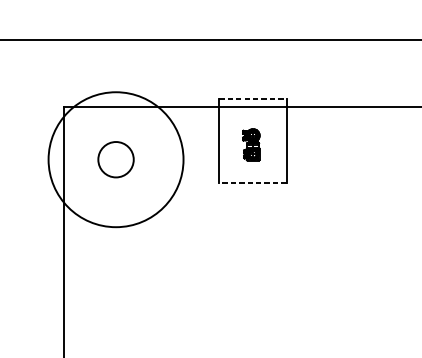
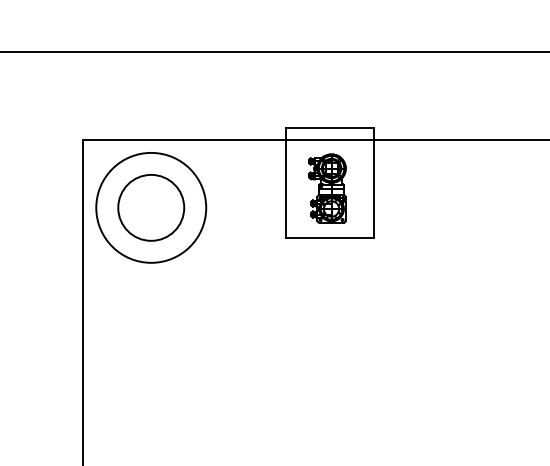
line: (252, 98) -> (329, 128), dashed -> solid
part: (251, 144) -> (327, 188), size x1.67
circle: (116, 159) -> (151, 207), size x0.62
circle: (116, 159) -> (151, 207), size x1.43
line: (252, 183) -> (329, 238), dashed -> solid

